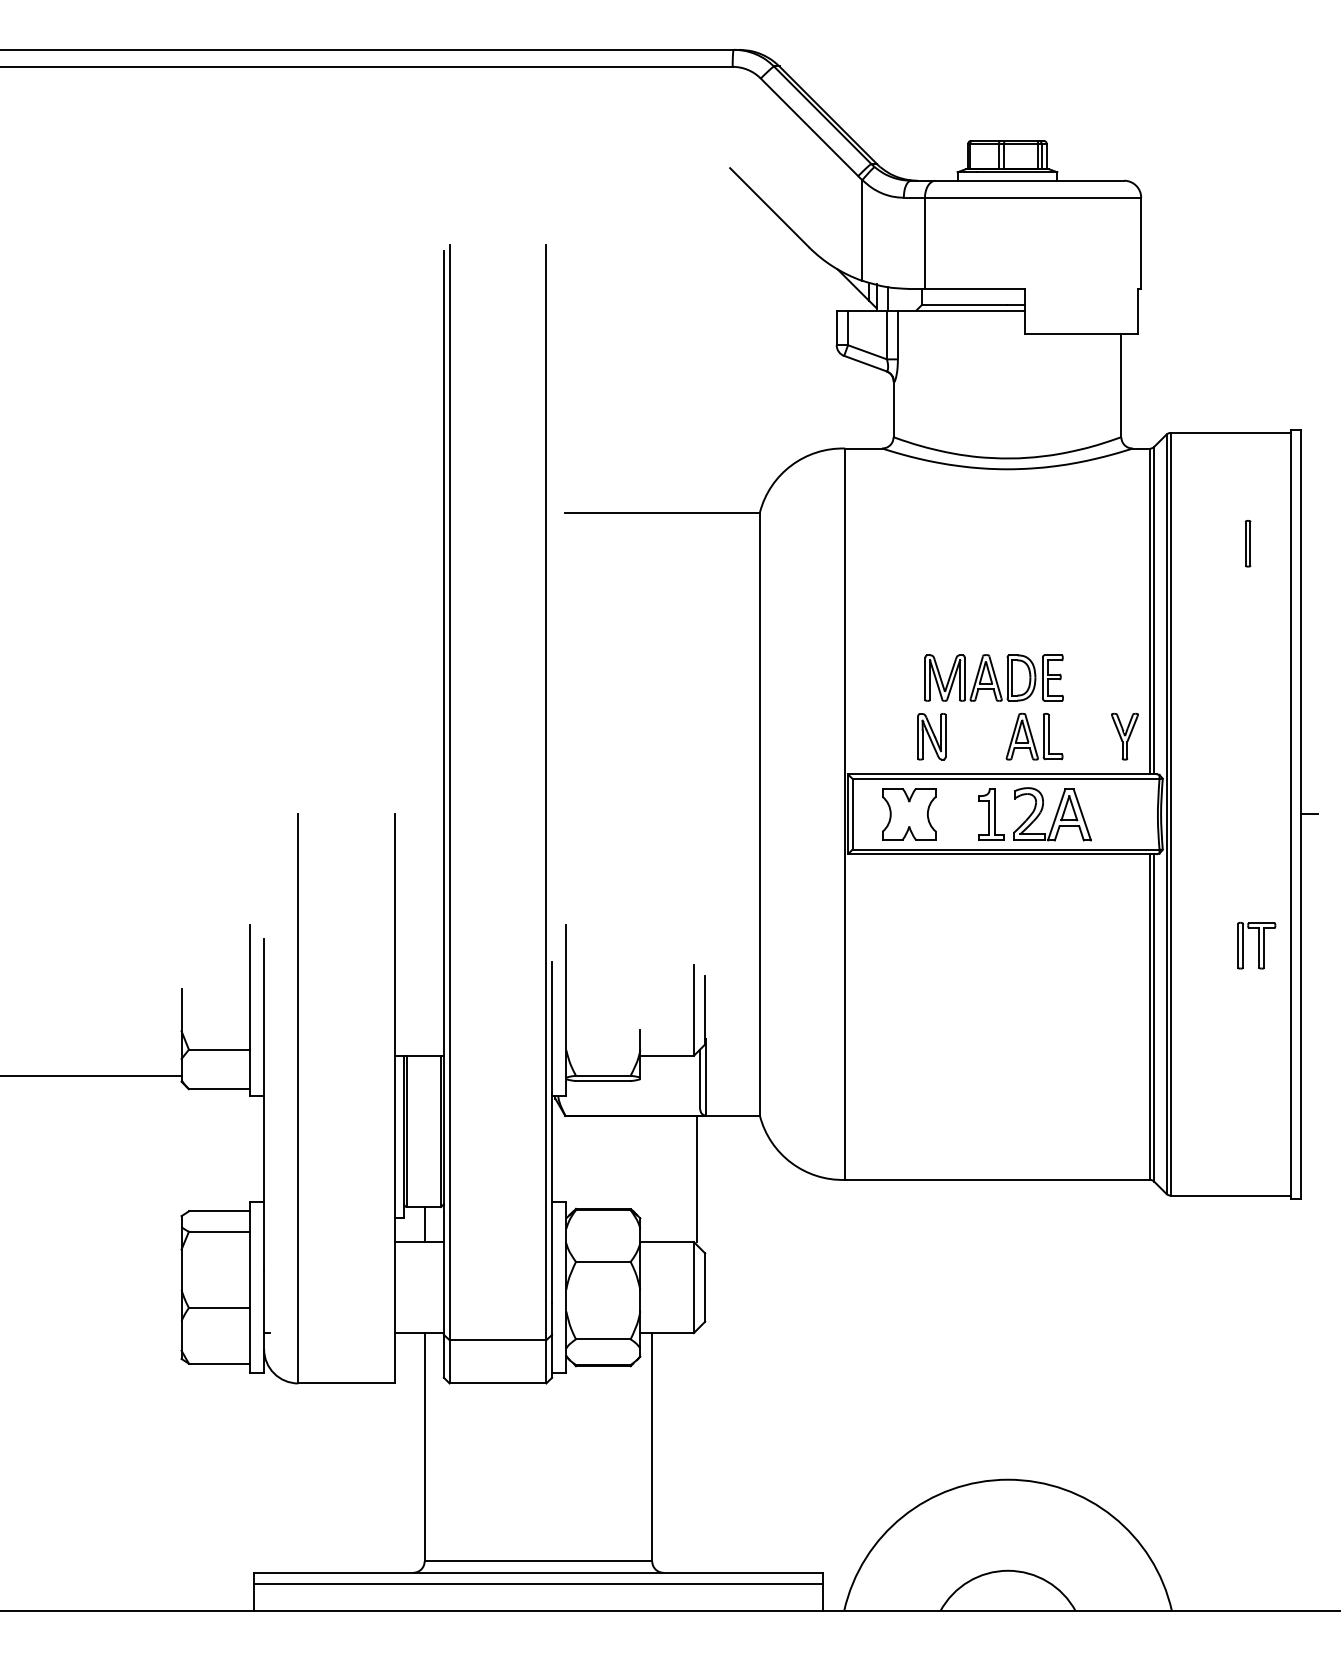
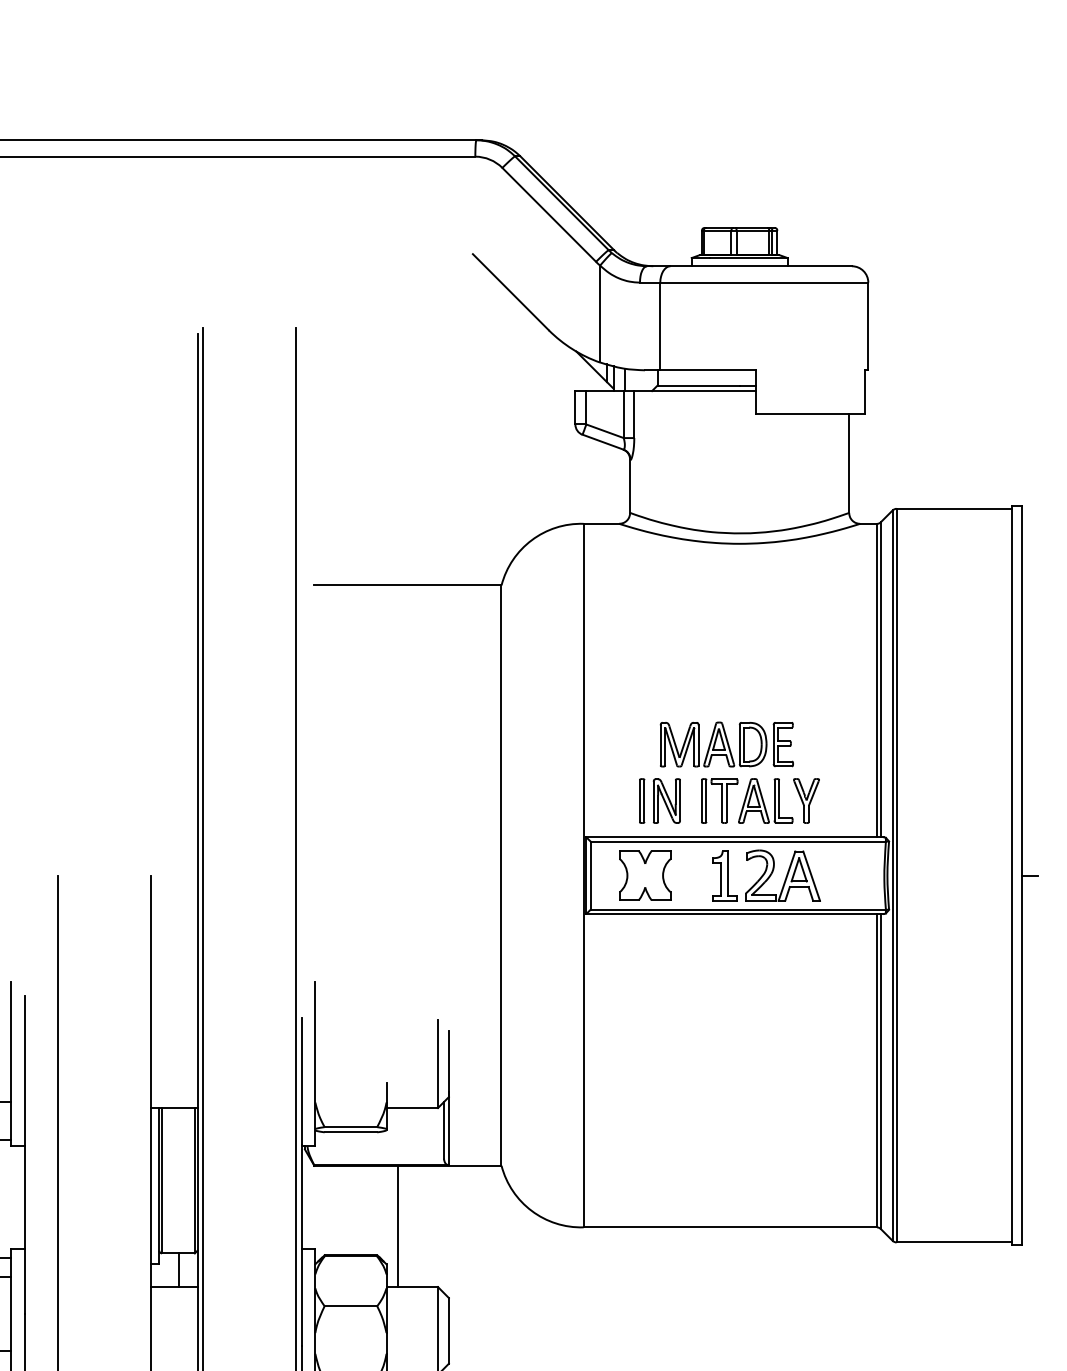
part: (1247, 543) -> (641, 800), moved
part: (1124, 736) -> (806, 800), moved
part: (1256, 945) -> (719, 800), moved
line: (697, 1178) -> (398, 1225), moved

